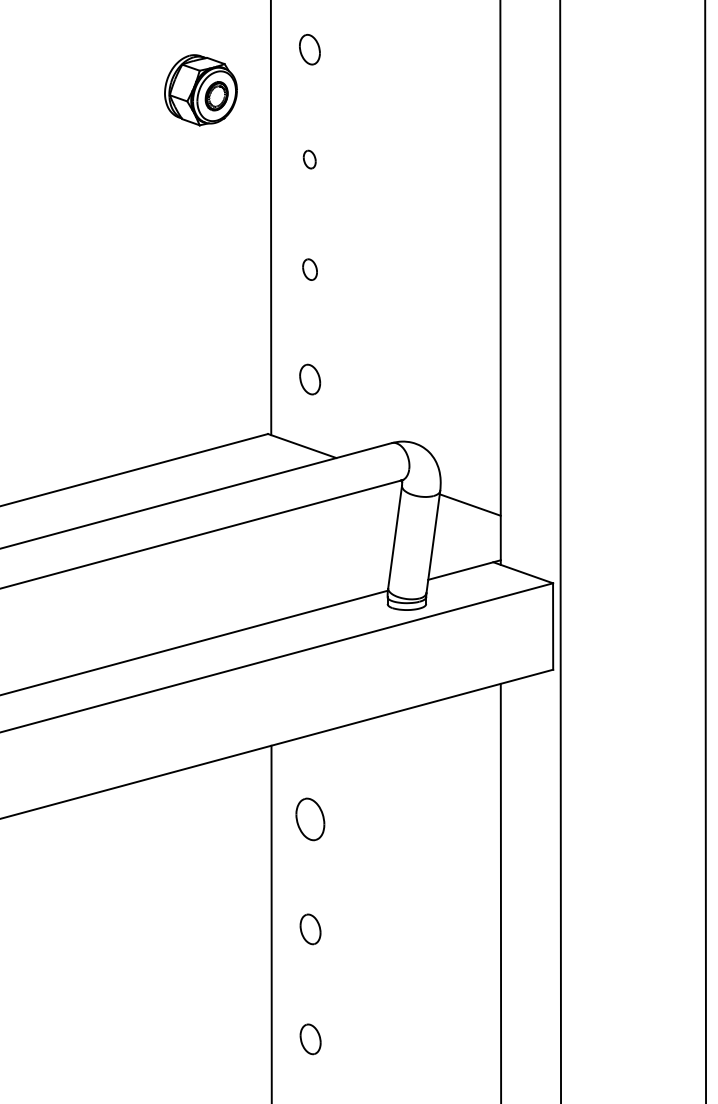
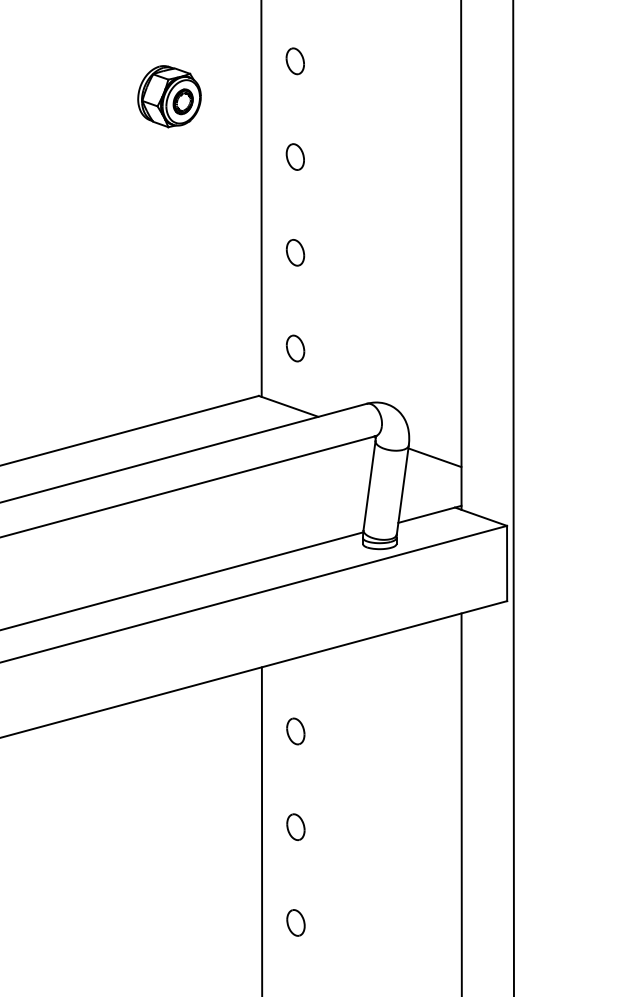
part: (200, 90) -> (169, 96), moved
part: (308, 159) -> (294, 156), size x1.67
part: (310, 269) -> (295, 252), size x1.43
part: (310, 819) -> (295, 731), size x0.71

